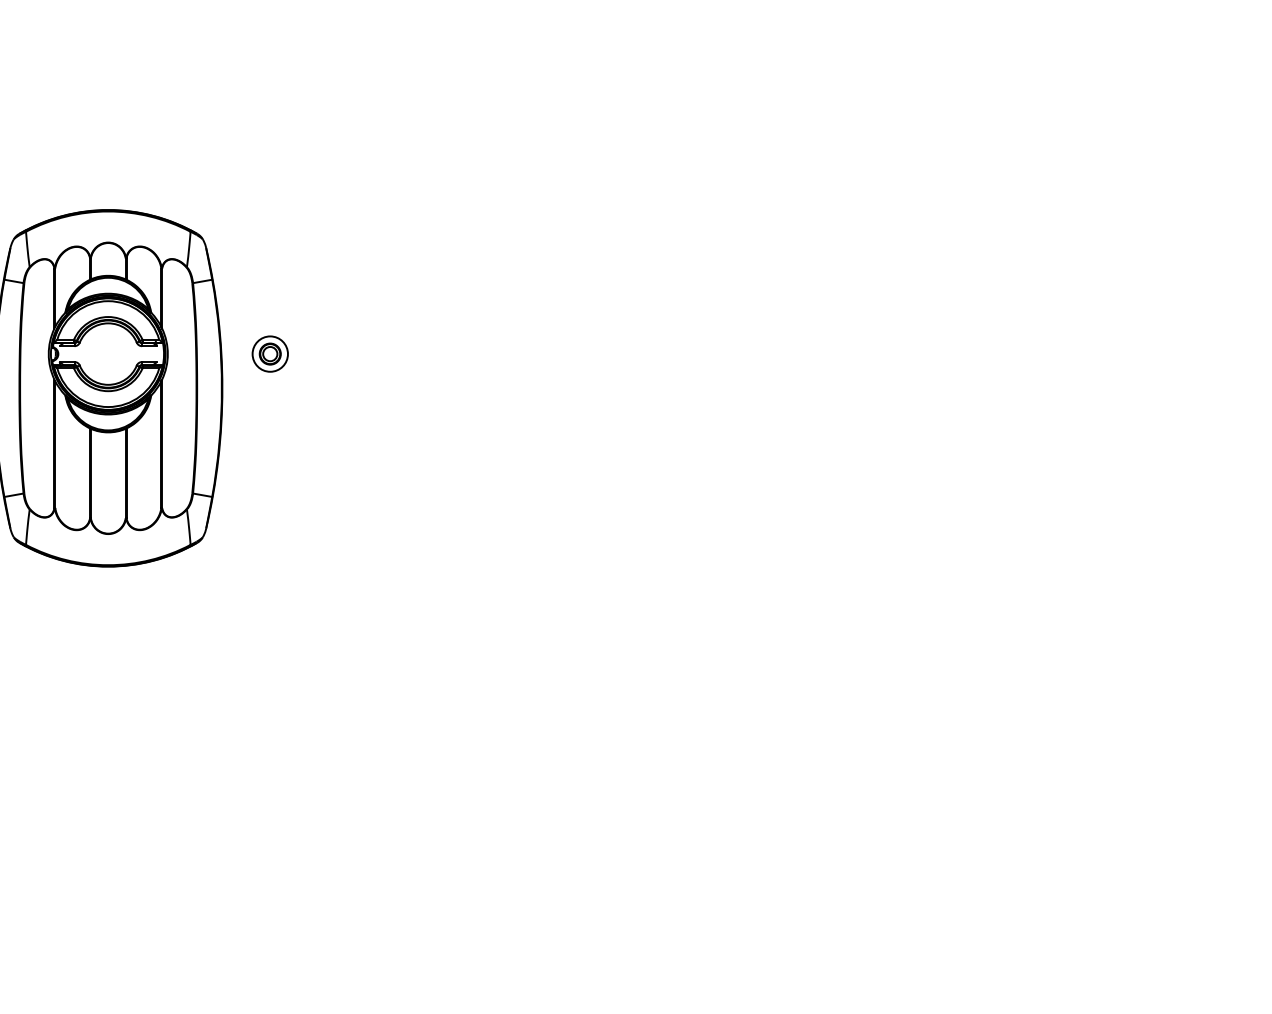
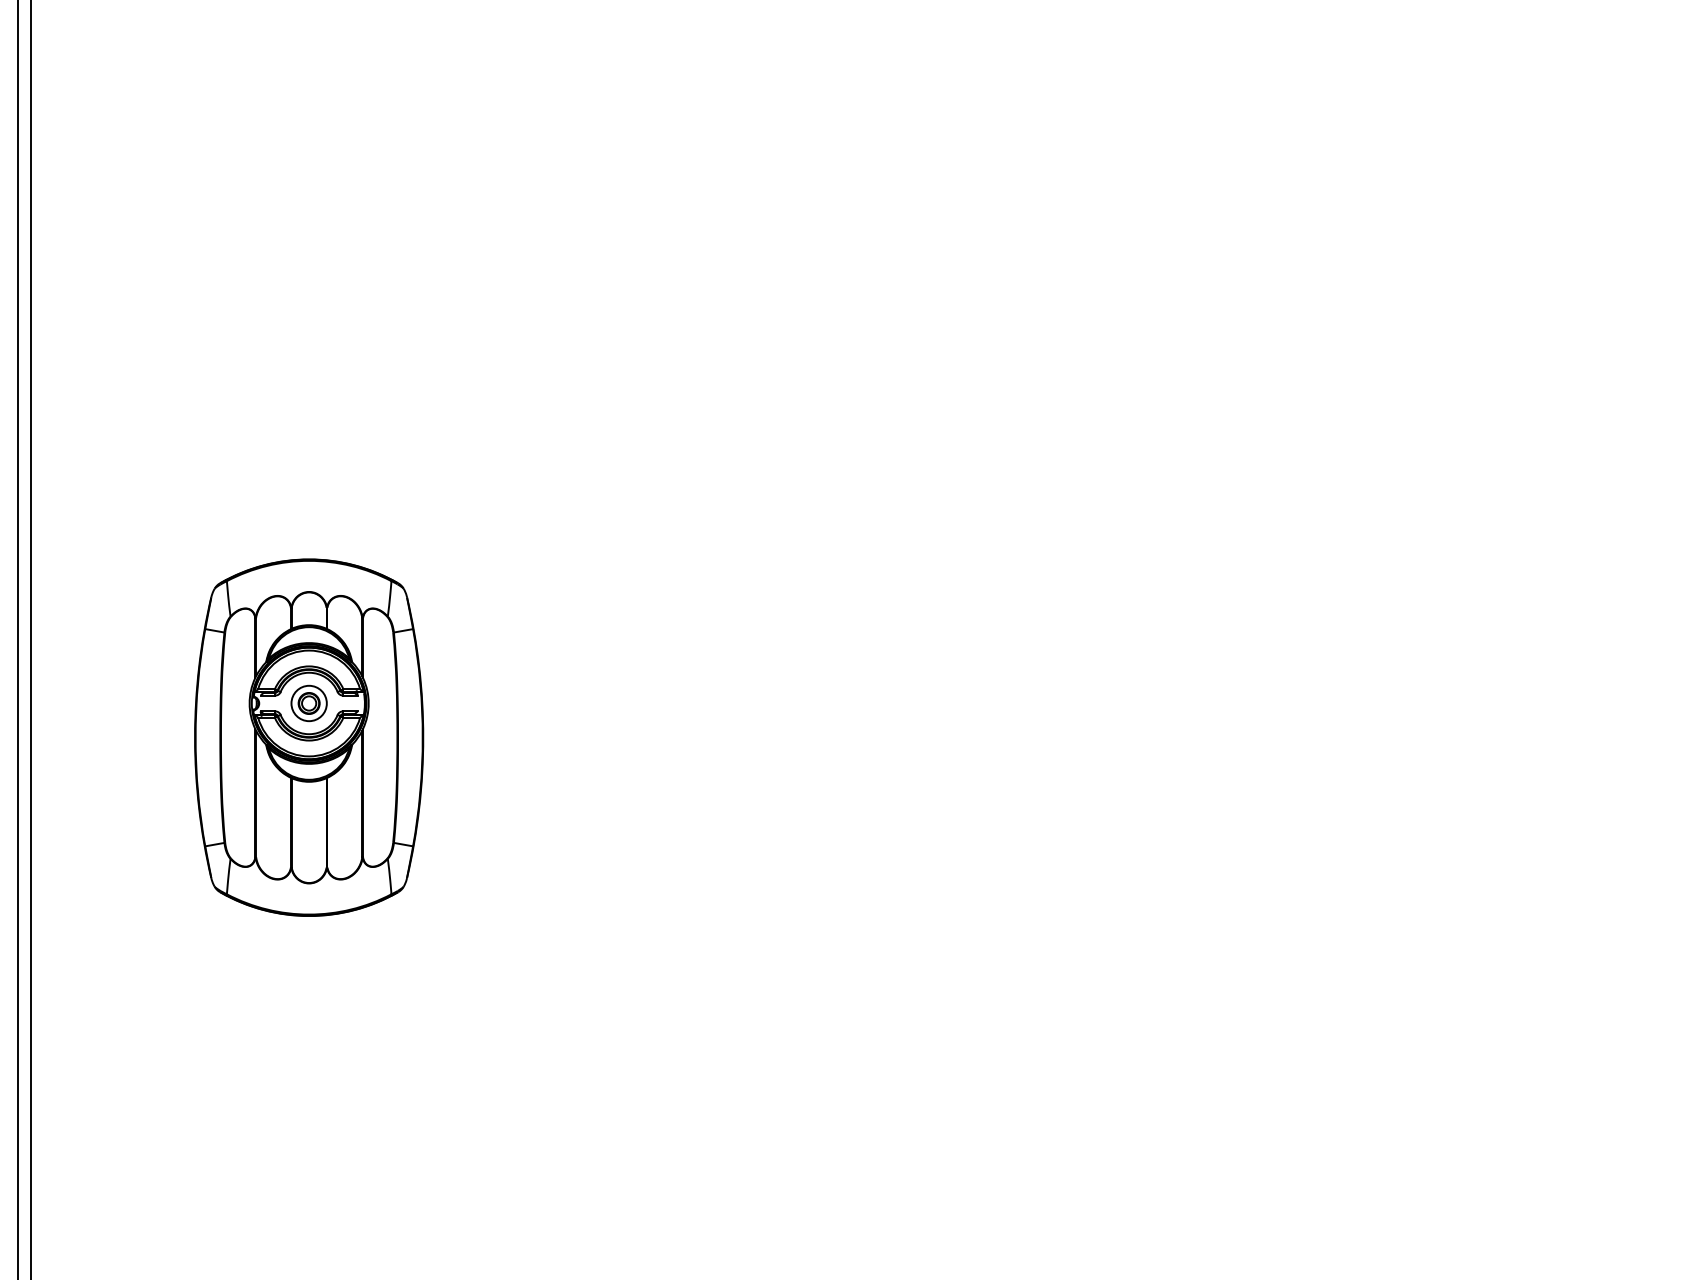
part: (269, 354) -> (308, 703), moved

